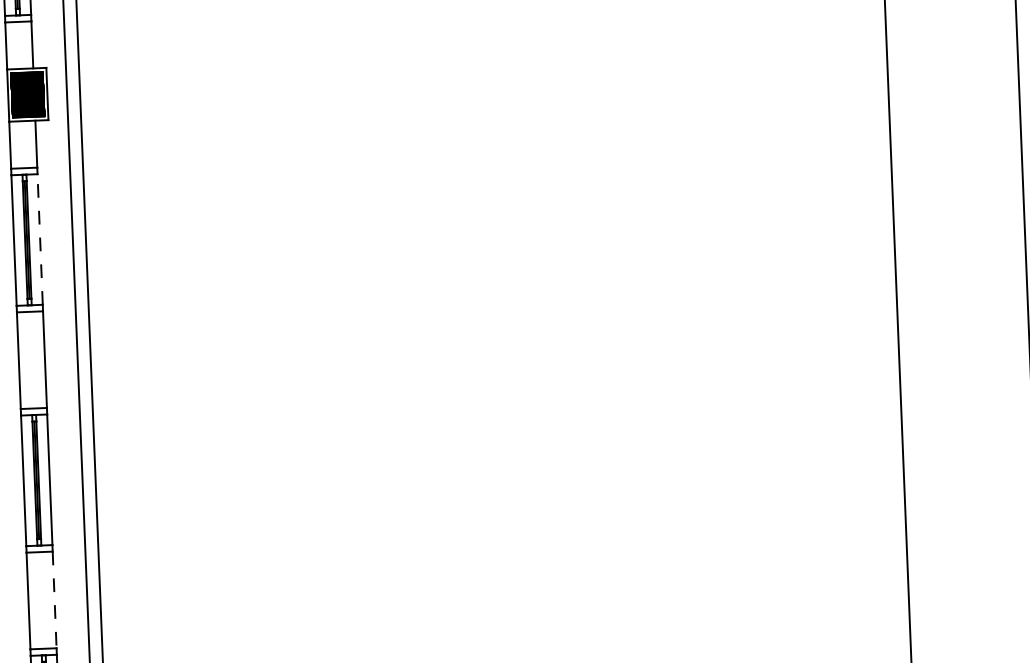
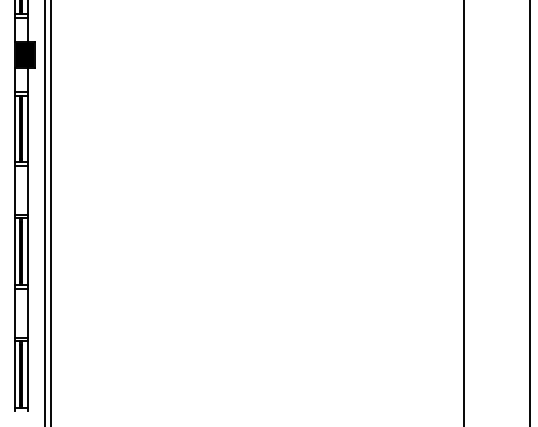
line: (39, 238) -> (27, 128), dashed -> solid
line: (53, 600) -> (27, 313), dashed -> solid

